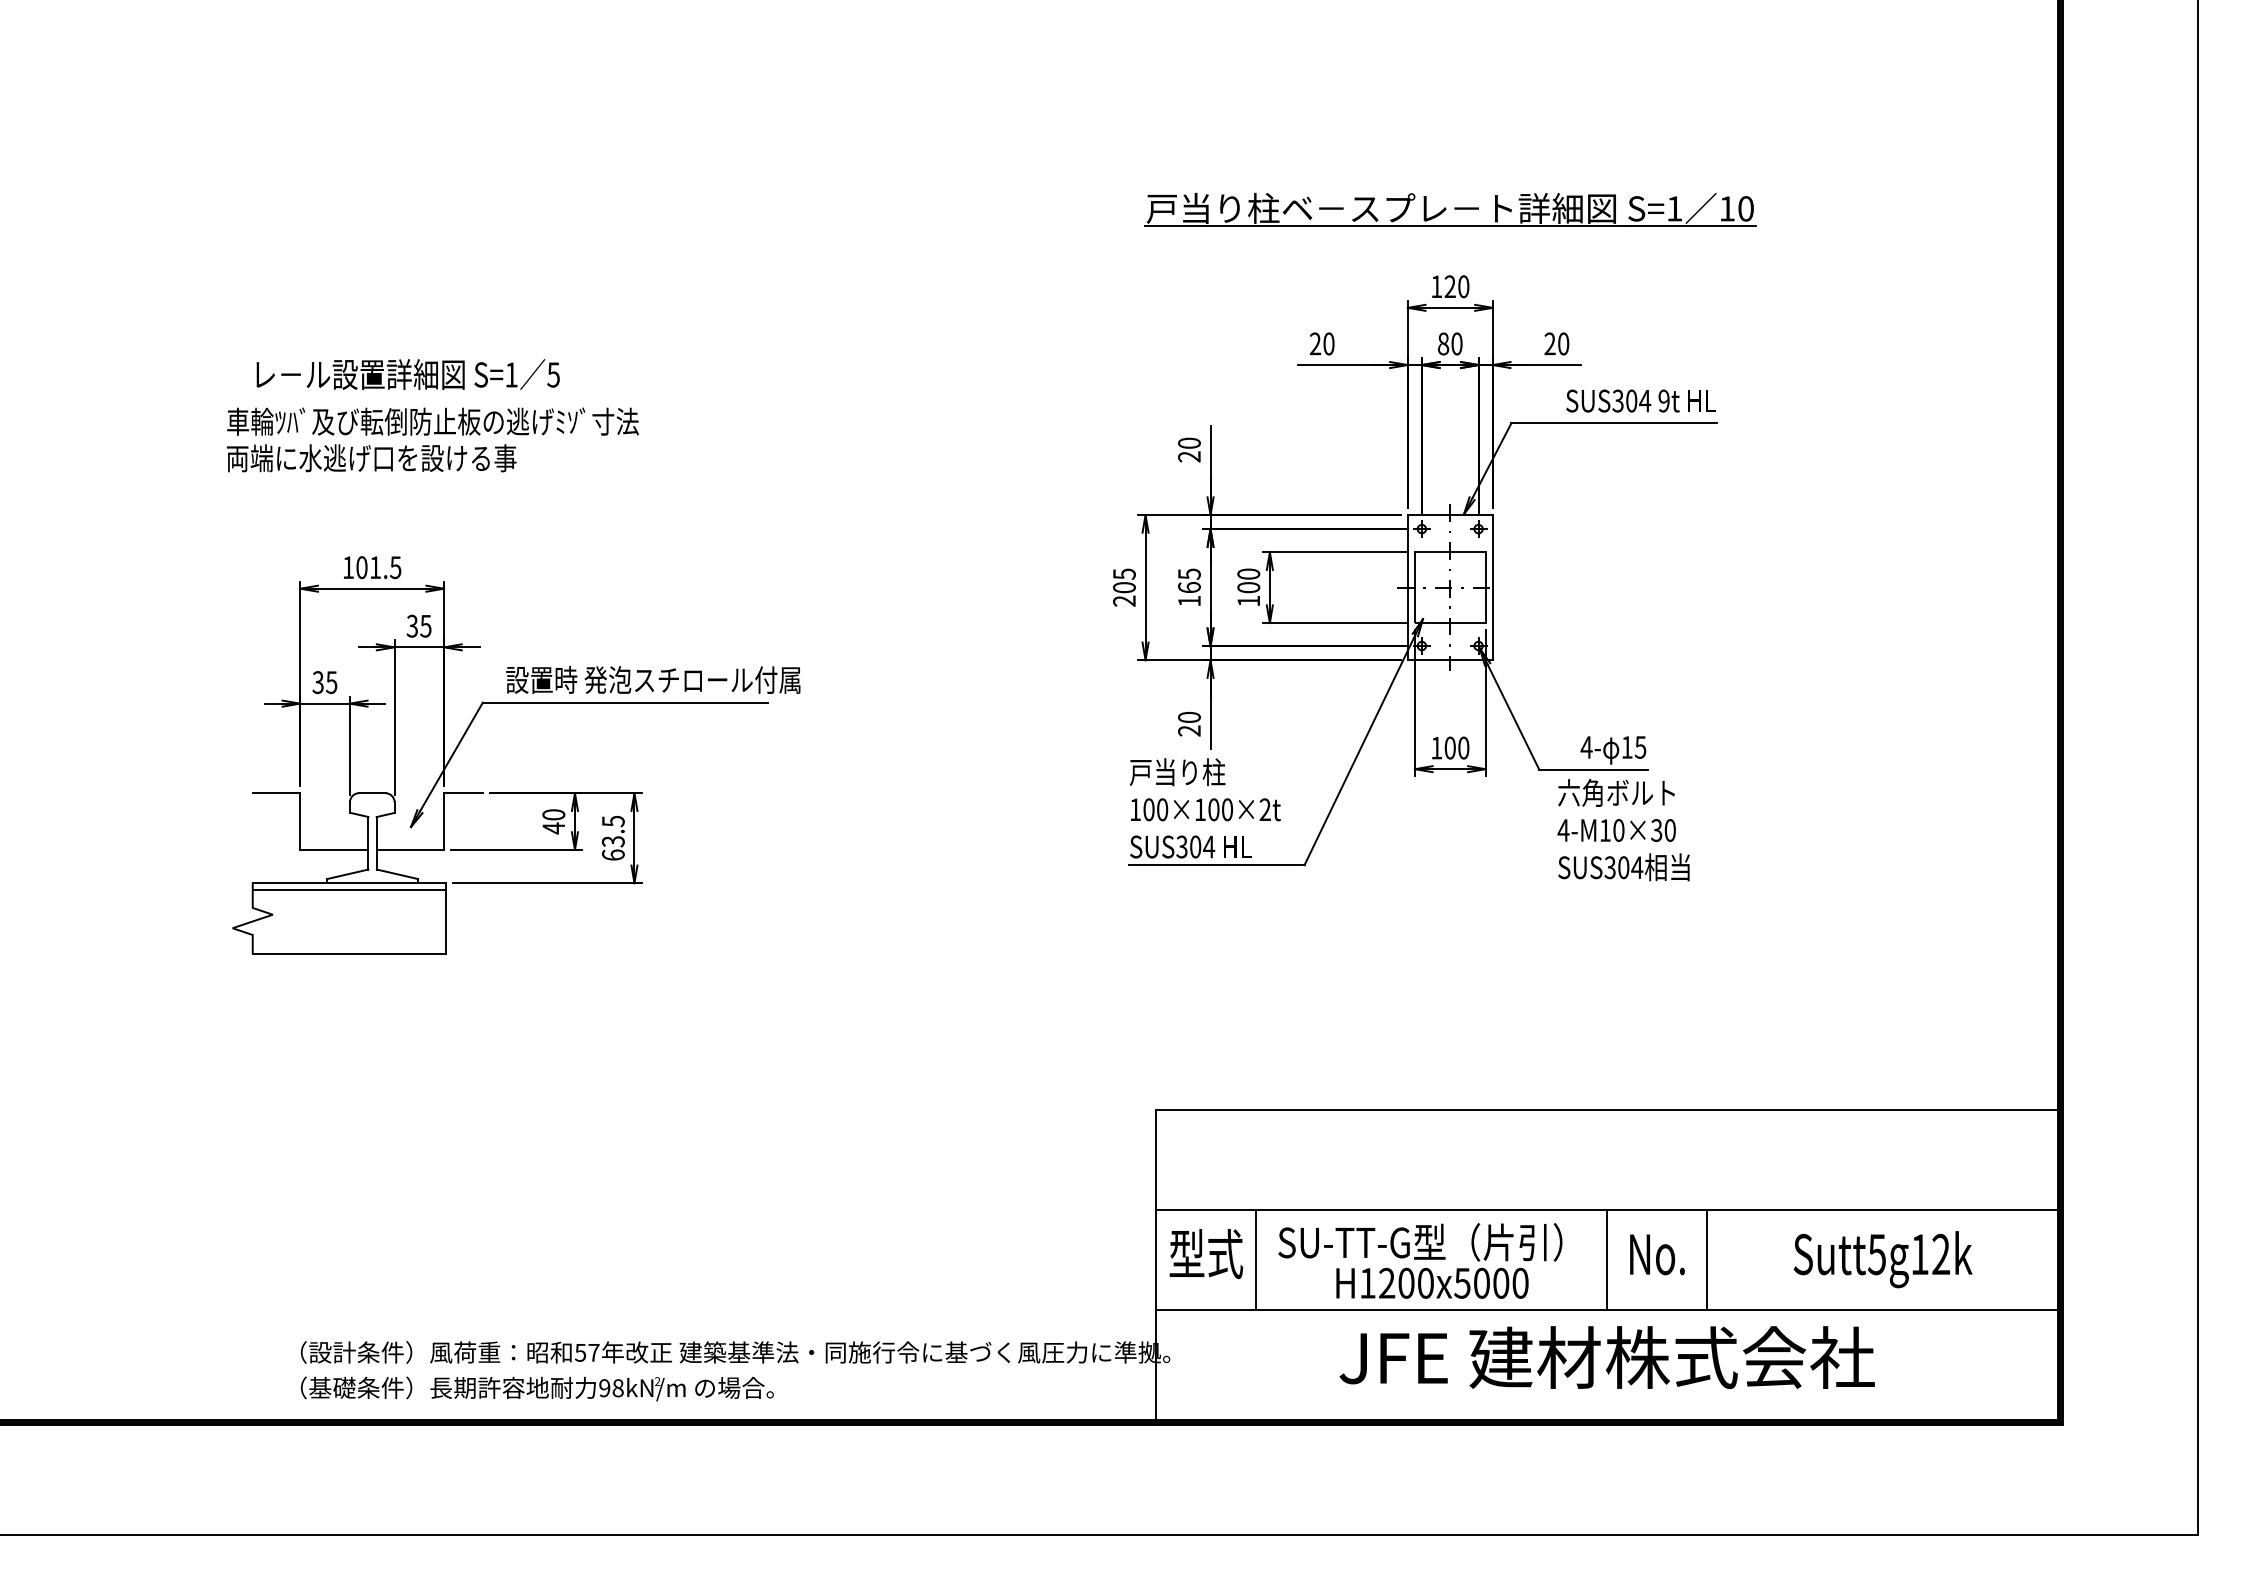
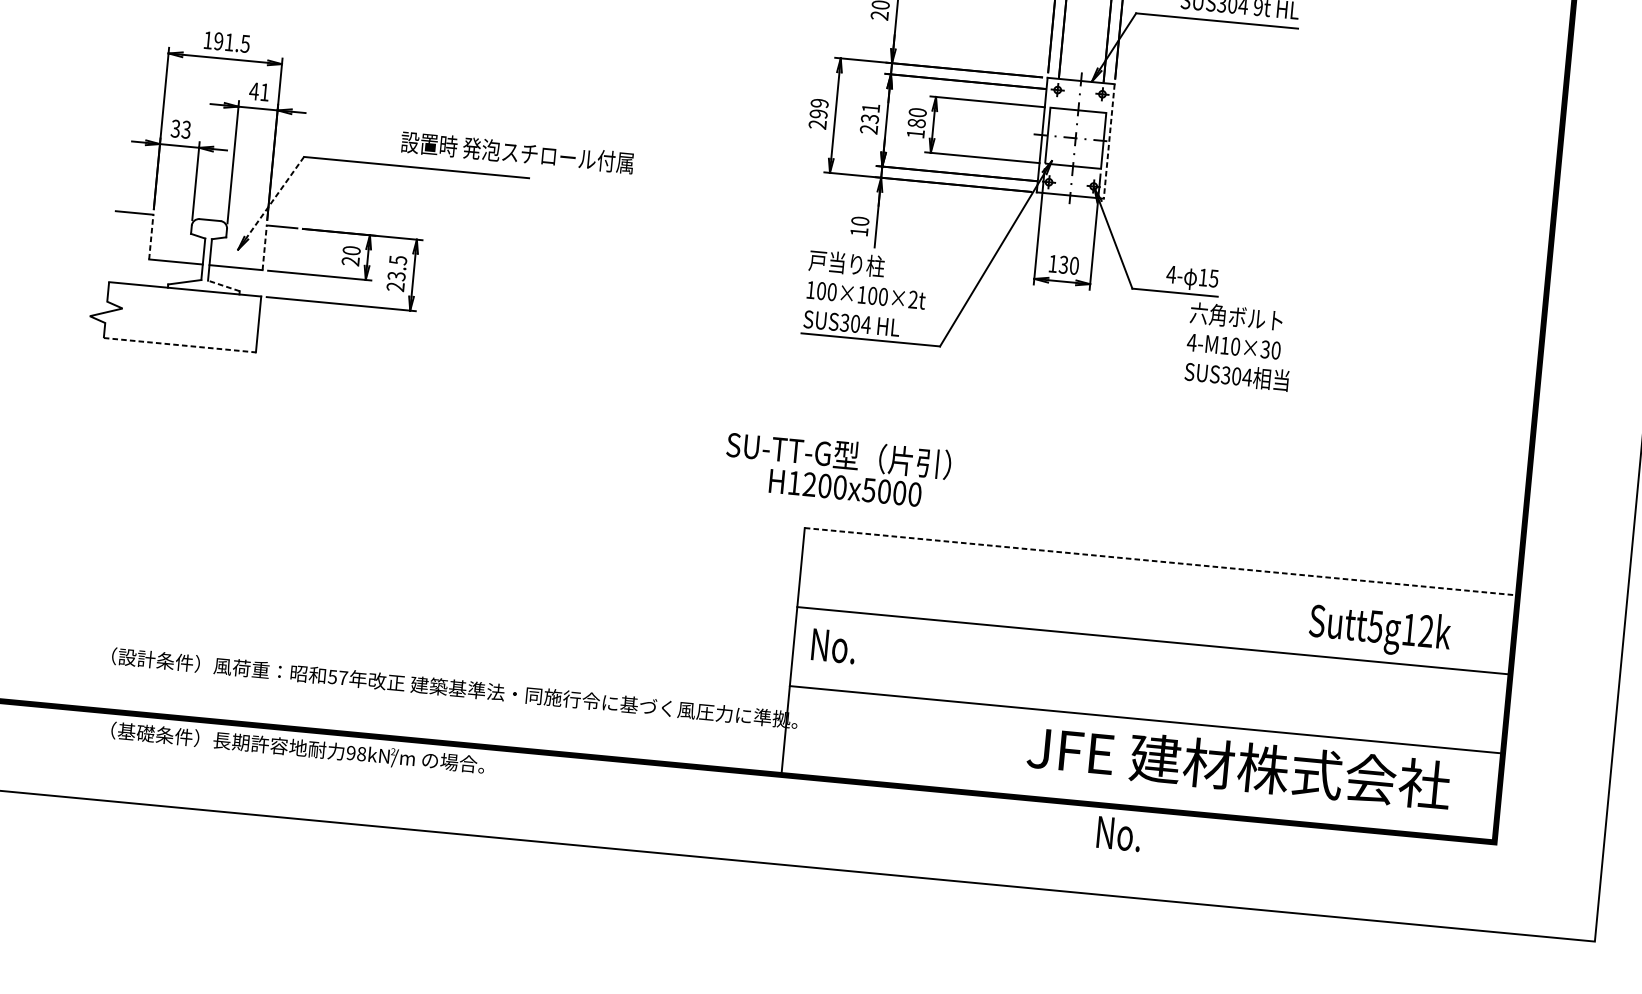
text: (361, 567) -> (218, 41), 101.5 -> 191.5
text: (1124, 580) -> (819, 108), 205 -> 299
text: (1189, 587) -> (870, 118), 165 -> 231
text: (1249, 587) -> (917, 123), 100 -> 180
line: (1492, 587) -> (1109, 141), solid -> dashed
text: (418, 625) -> (259, 91), 35 -> 41
text: (653, 679) -> (517, 152), moved
text: (331, 682) -> (186, 129), 35 -> 33
text: (1189, 730) -> (859, 231), 20 -> 10
text: (1449, 747) -> (1063, 264), 100 -> 130
line: (451, 757) -> (275, 197), solid -> dashed
line: (300, 821) -> (151, 237), solid -> dashed
line: (444, 821) -> (264, 247), solid -> dashed
text: (553, 828) -> (350, 261), 40 -> 20
text: (1623, 830) -> (1239, 347), moved
text: (612, 854) -> (395, 286), 63.5 -> 23.5
line: (396, 874) -> (223, 286), solid -> dashed
line: (348, 890) -> (184, 295), removed
line: (349, 954) -> (180, 345), solid -> dashed
line: (1606, 1109) -> (1160, 561), solid -> dashed
text: (1206, 1253) -> (833, 645), 型式 -> No.
text: (1657, 1254) -> (1119, 833), moved
line: (1256, 1259) -> (872, 653), removed
line: (1606, 1259) -> (1148, 679), removed
line: (1707, 1259) -> (1228, 687), removed
text: (1882, 1259) -> (1379, 630), moved
text: (1420, 1260) -> (837, 469), moved
text: (1606, 1357) -> (1238, 766), moved
text: (537, 1388) -> (298, 748), moved

